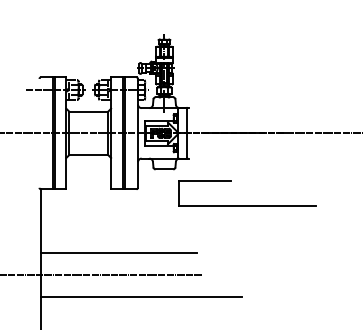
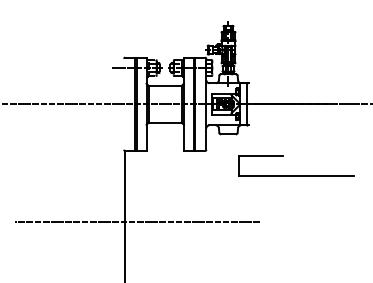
part: (247, 205) -> (296, 175), moved
line: (118, 253) -> (190, 204), removed
line: (141, 296) -> (209, 240), removed

